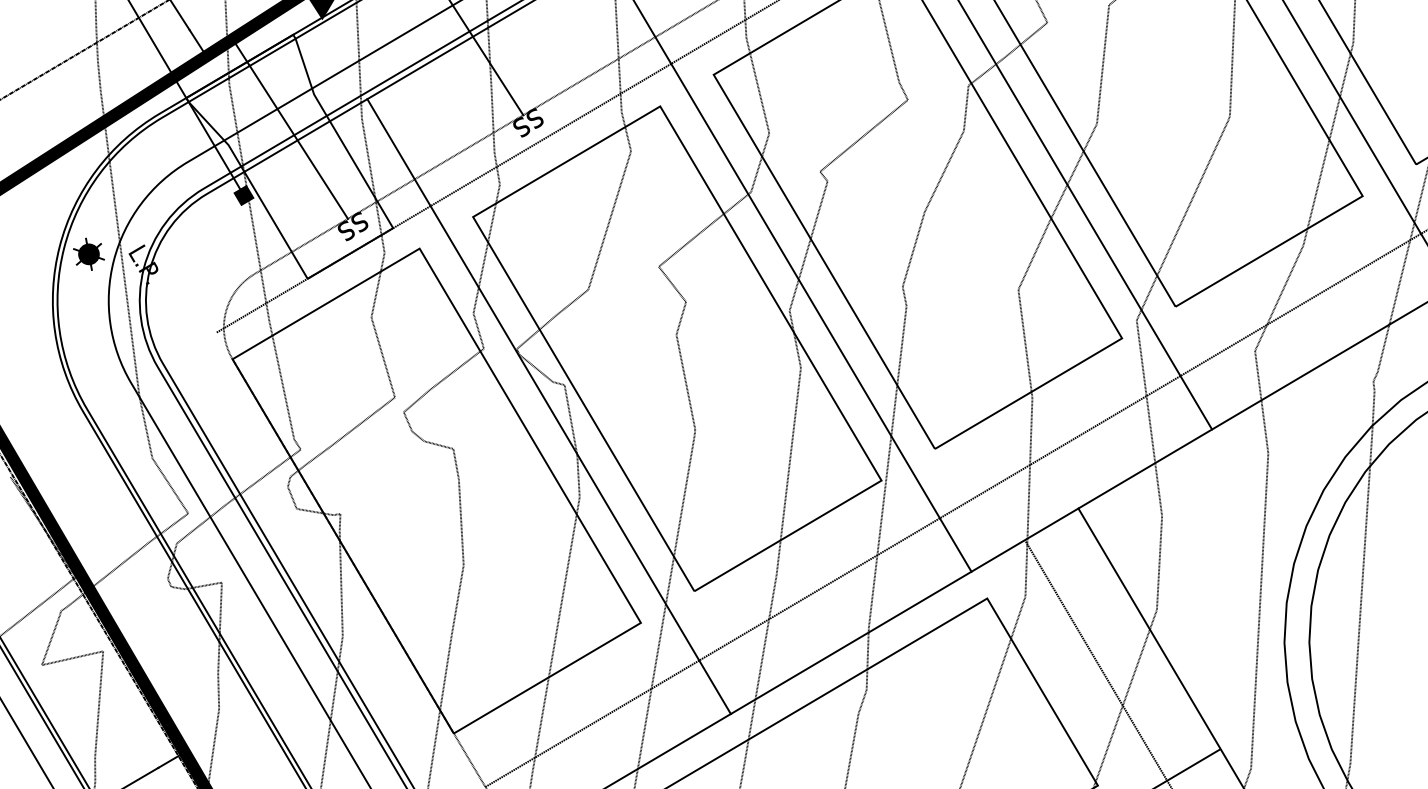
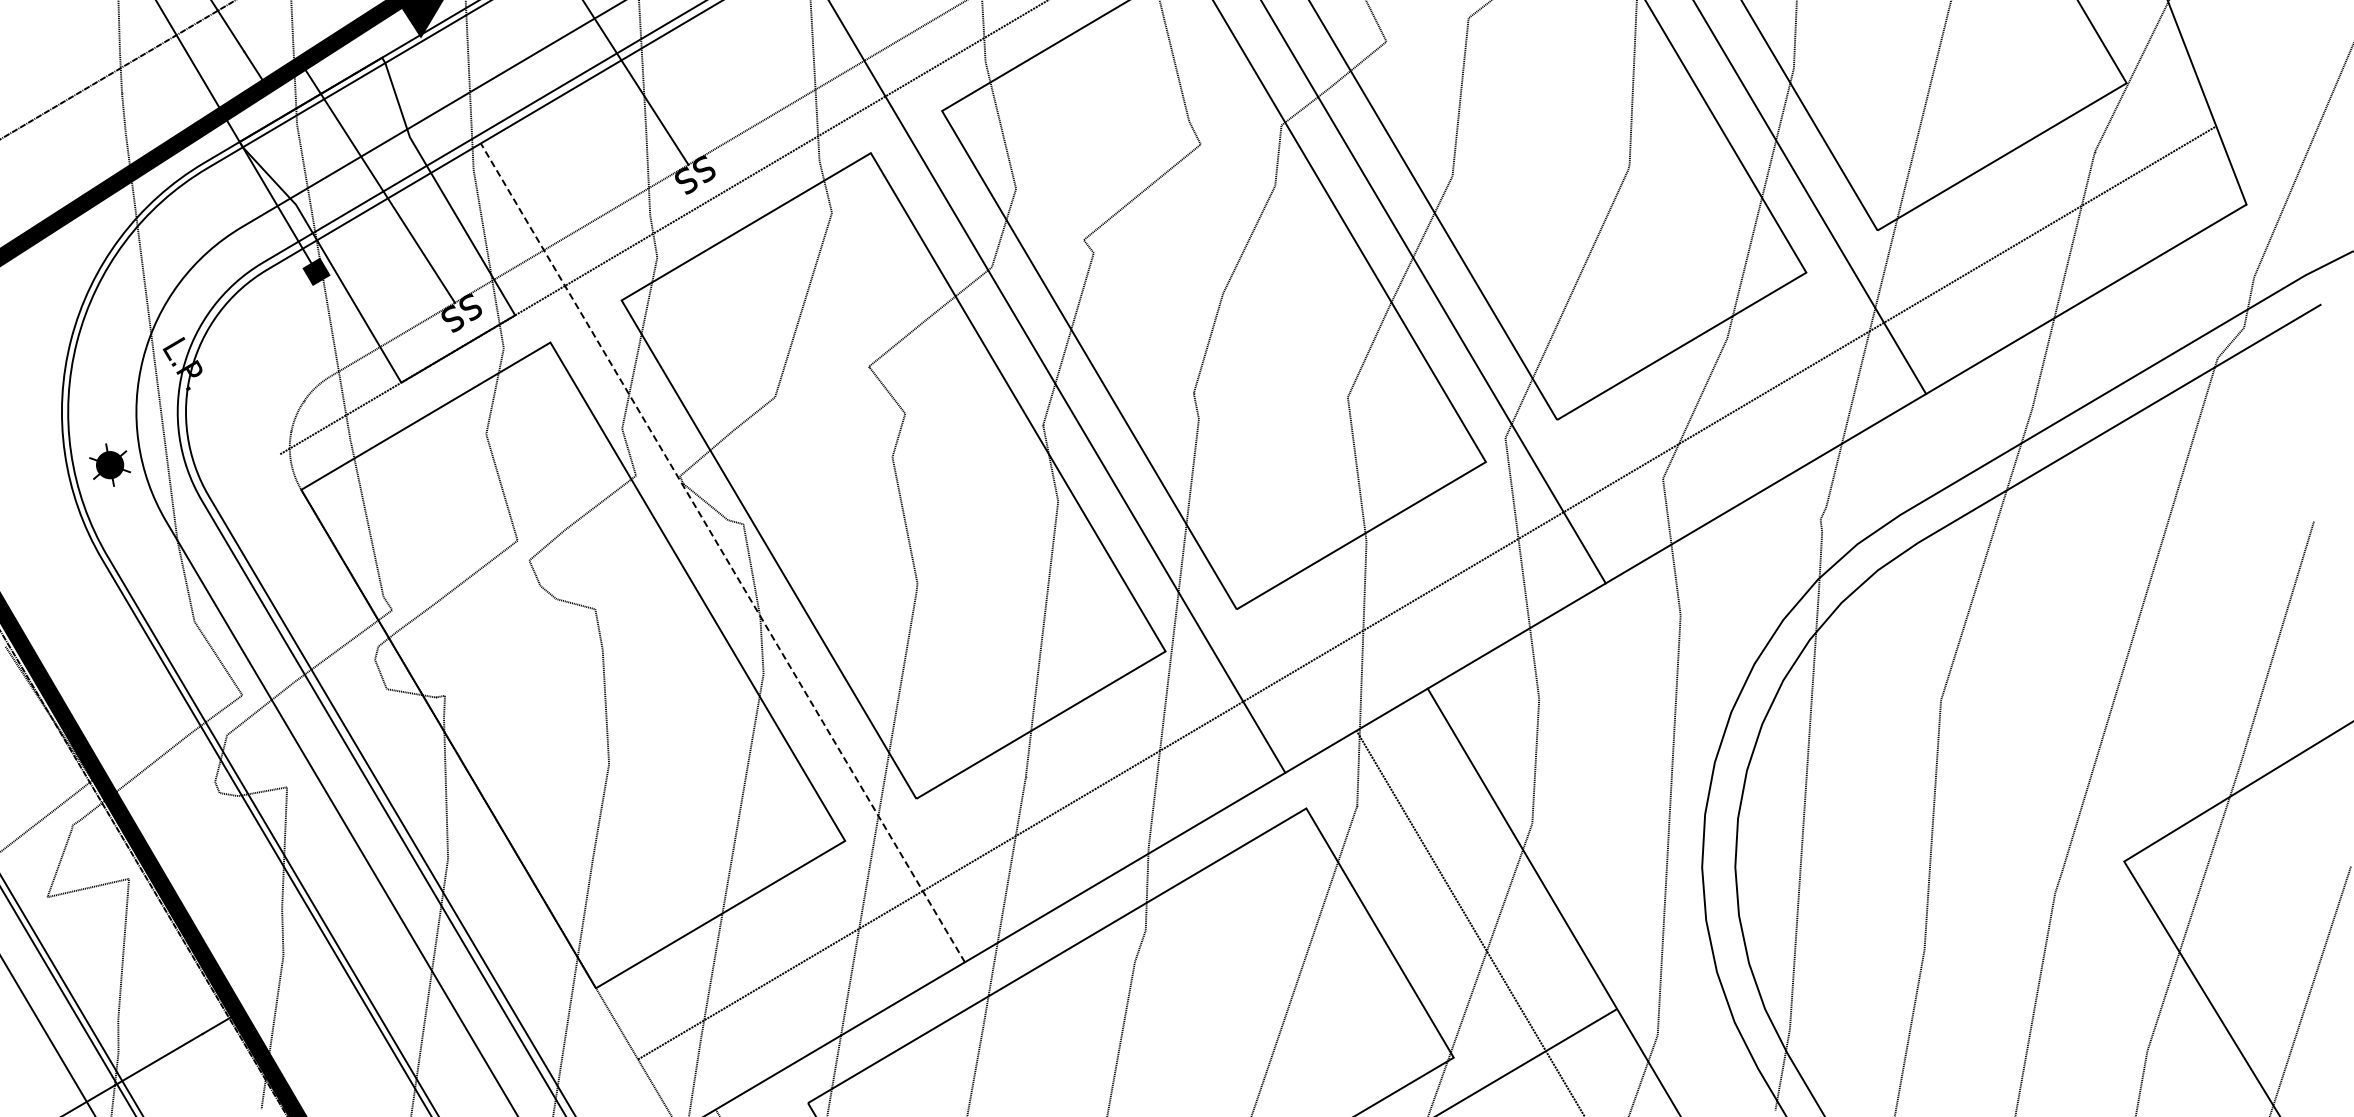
part: (88, 253) -> (109, 464), moved
line: (548, 406) -> (722, 552), solid -> dashed

